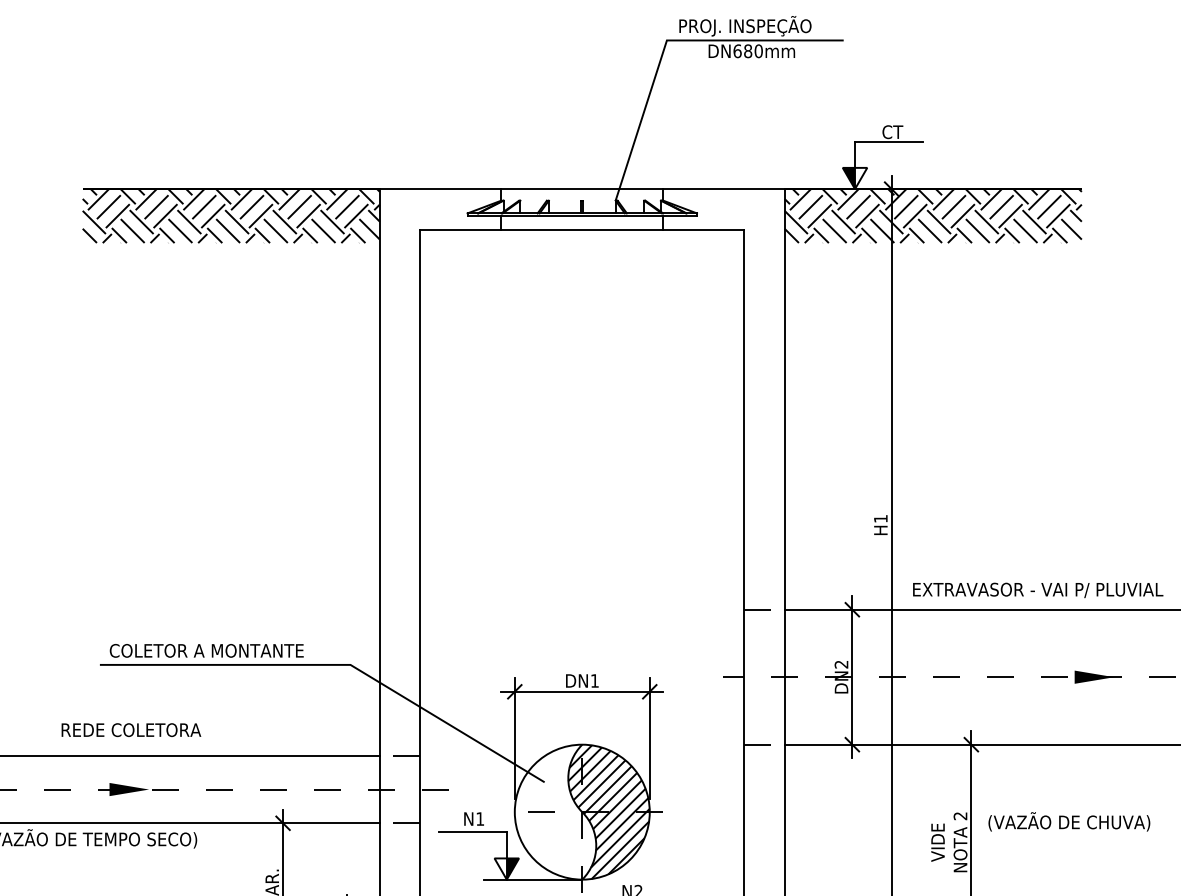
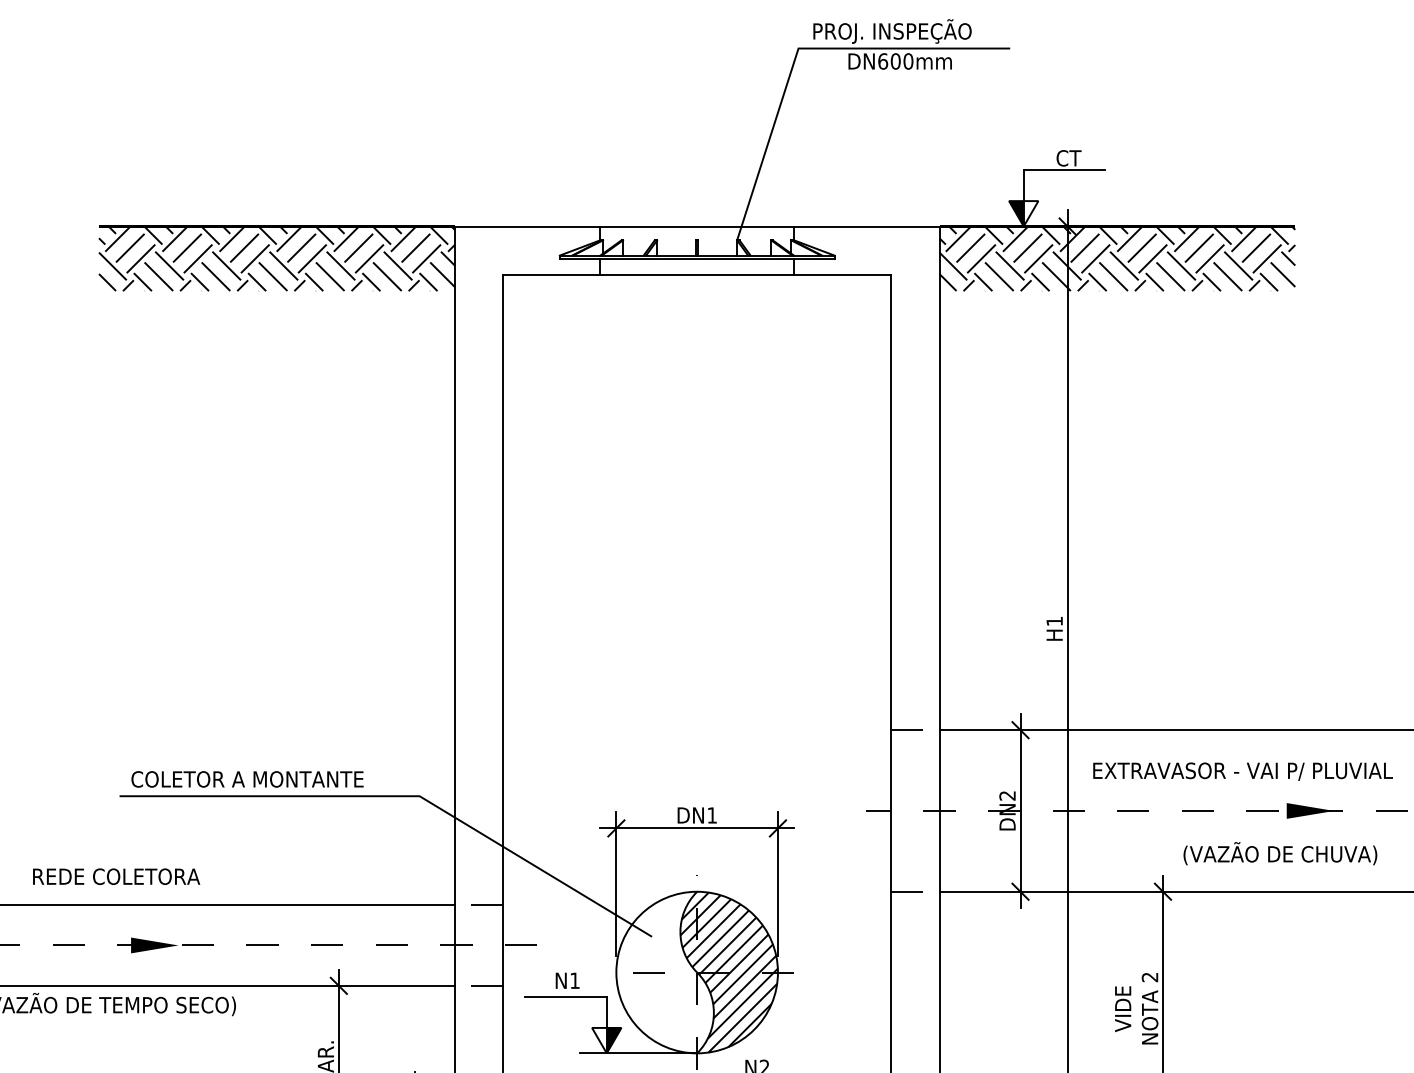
text: (748, 50) -> (896, 60), DN680mm -> DN600mm
text: (1038, 590) -> (1243, 771), moved
text: (131, 730) -> (116, 877), moved
text: (1069, 821) -> (1280, 853), moved

